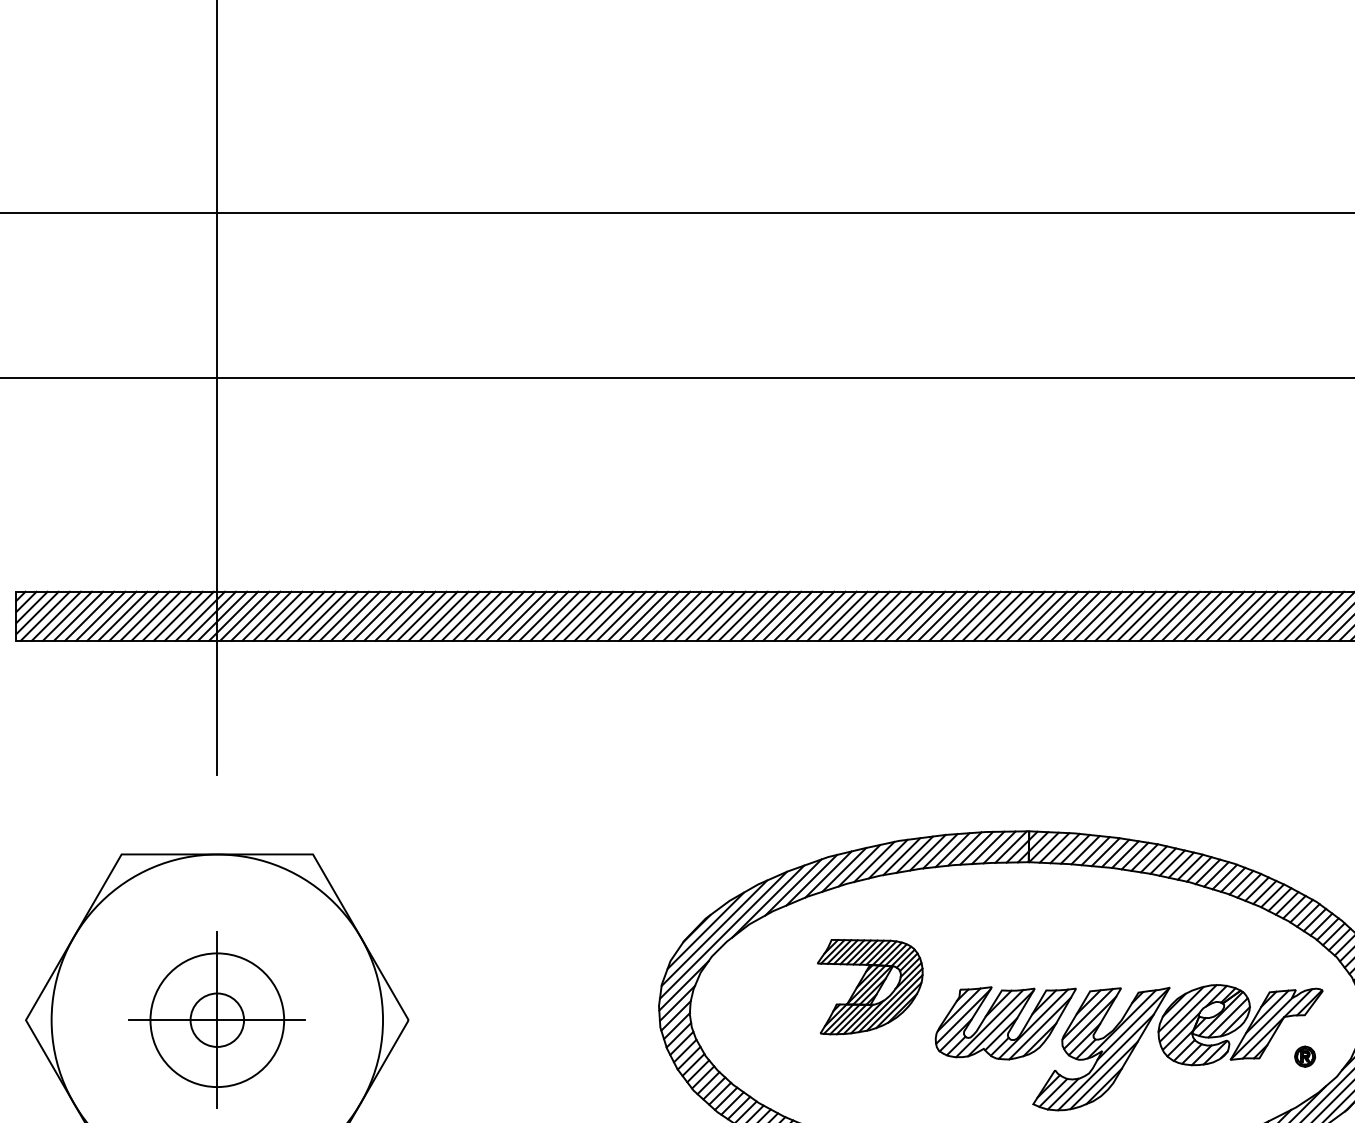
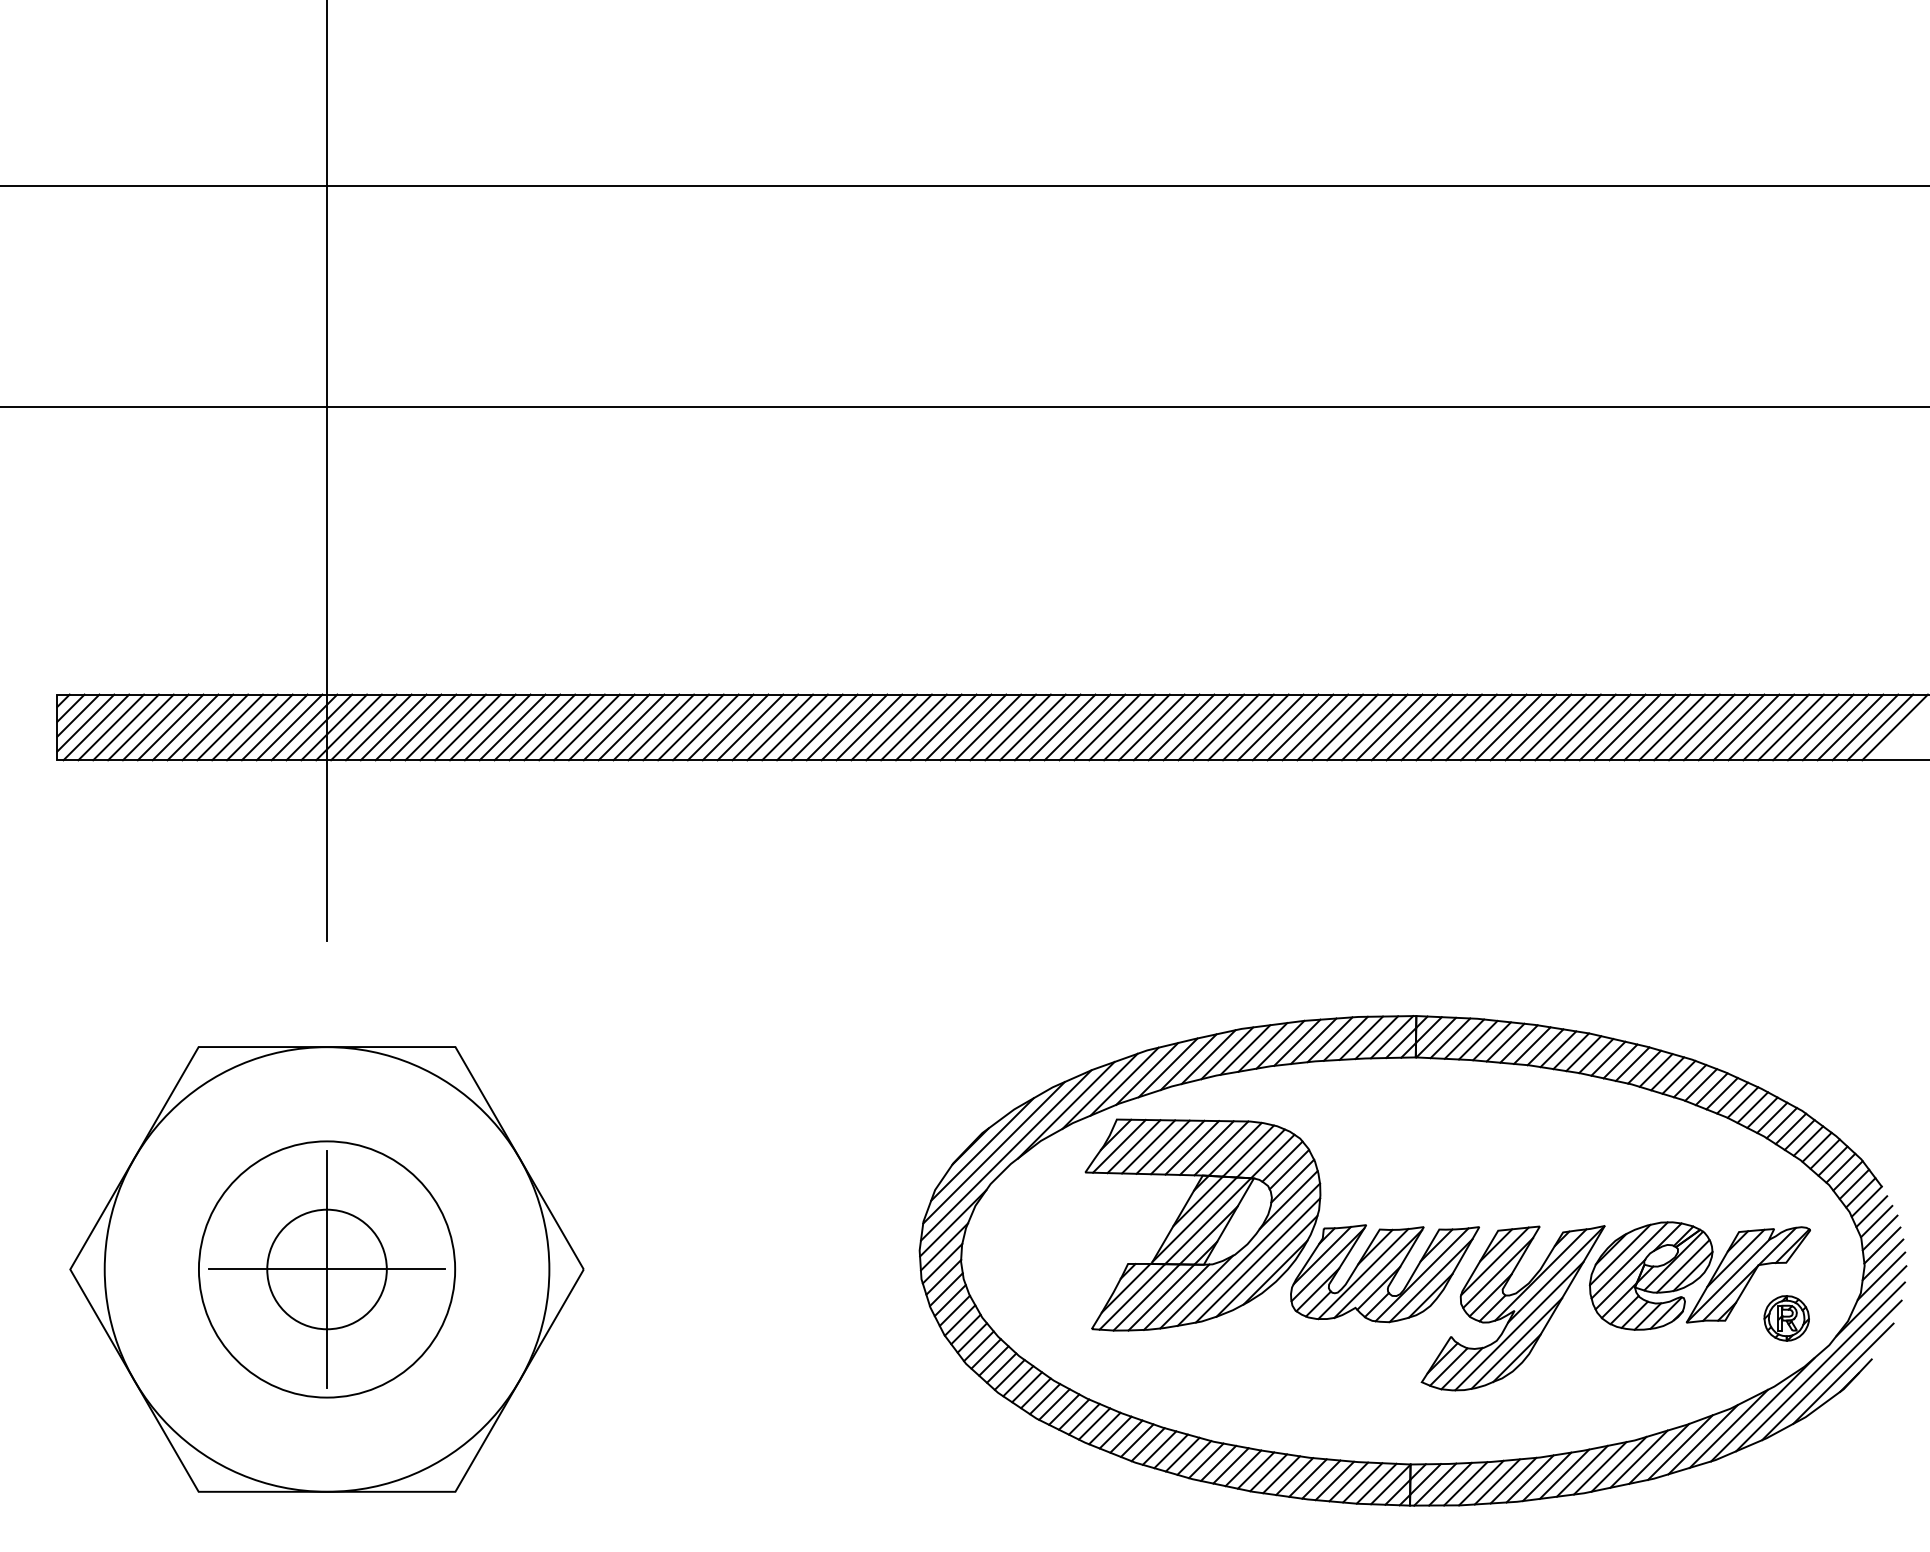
part: (869, 986) -> (1202, 1224), size x1.67
circle: (216, 1020) -> (326, 1269), size x1.43
circle: (216, 1020) -> (326, 1269), size x1.67
part: (1305, 1056) -> (1786, 1318), size x1.67

